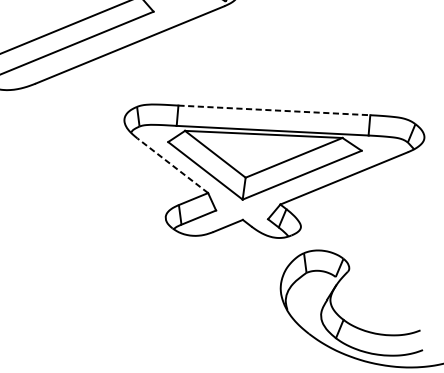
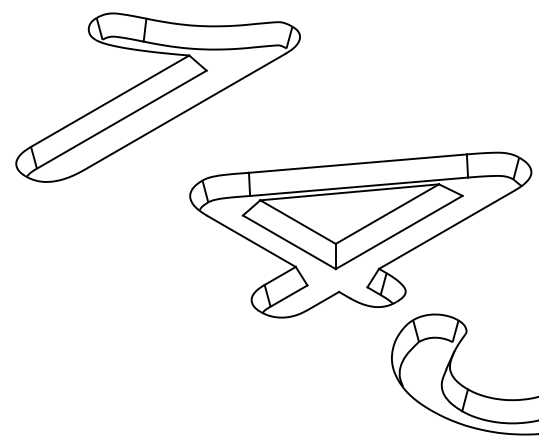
line: (274, 110) -> (358, 163), dashed -> solid
line: (172, 165) -> (251, 241), dashed -> solid

